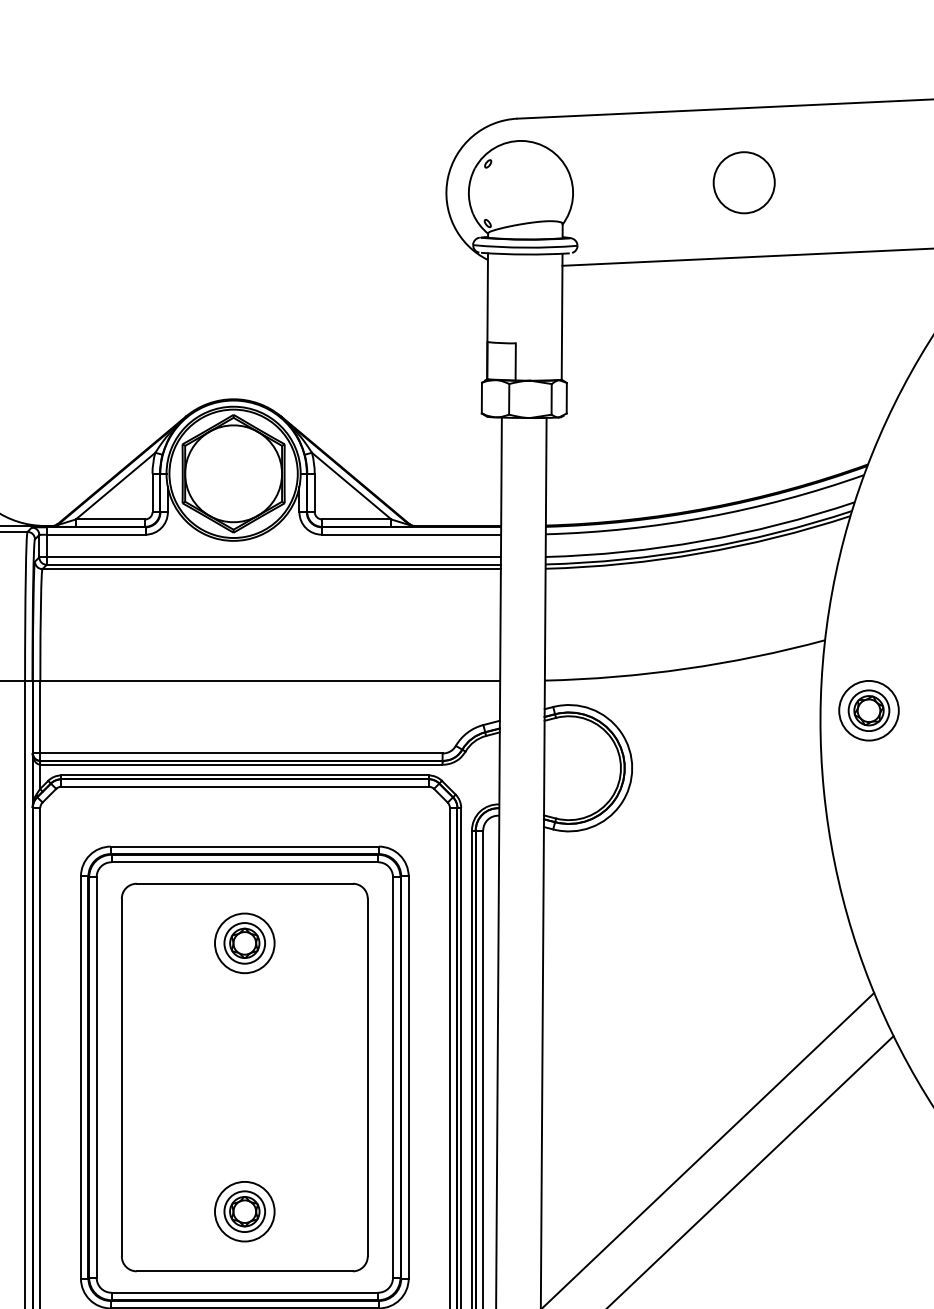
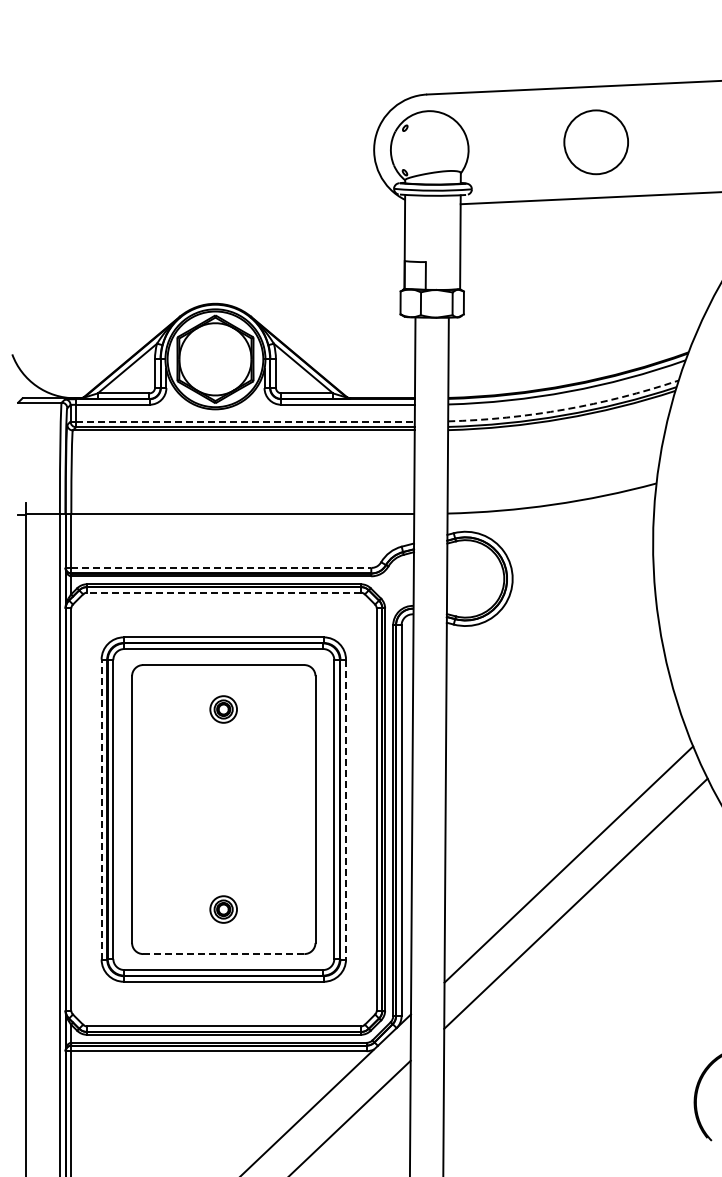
circle: (744, 183) -> (596, 142), size x1.4
arc: (701, 541) -> (564, 409), solid -> dashed
line: (273, 557) -> (245, 421), solid -> dashed
part: (869, 710) -> (689, 535), removed
line: (241, 752) -> (221, 567), solid -> dashed
line: (245, 786) -> (224, 592), solid -> dashed
part: (244, 943) -> (223, 709), size x0.6
line: (80, 1077) -> (101, 809), solid -> dashed
line: (409, 1077) -> (346, 809), solid -> dashed
part: (244, 1211) -> (223, 909), size x0.6
line: (244, 1271) -> (223, 954), solid -> dashed

